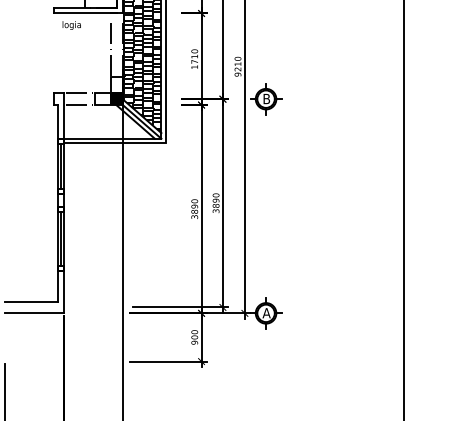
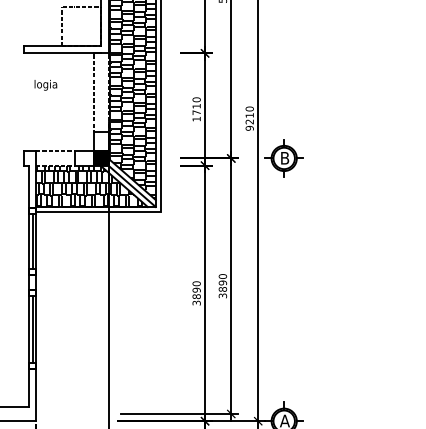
text: (71, 25) -> (45, 85), moved
hatch: (108, 121) -> (90, 185), added

